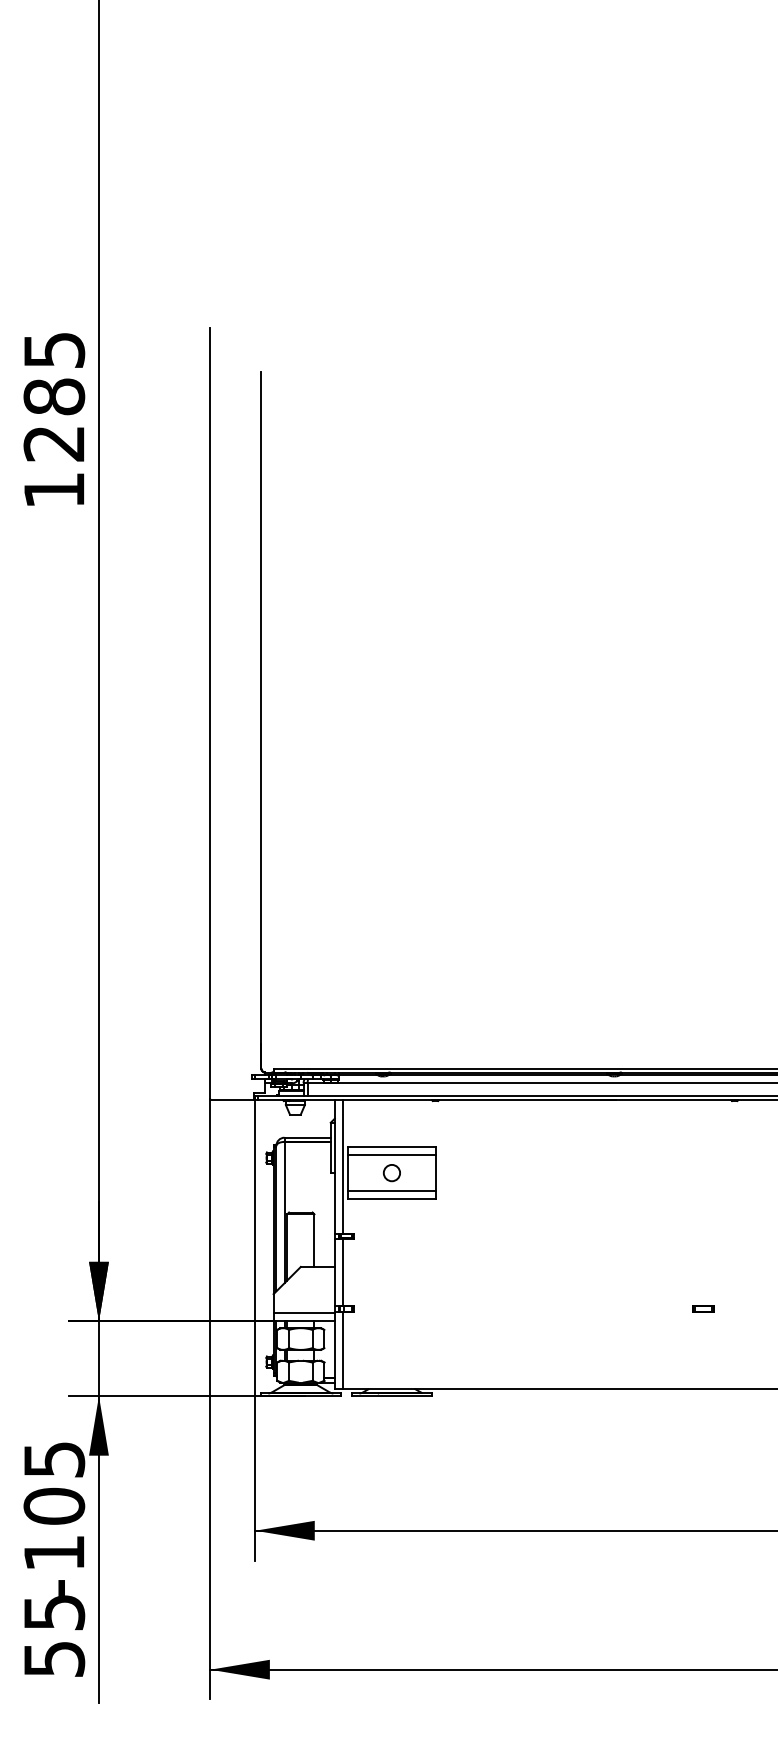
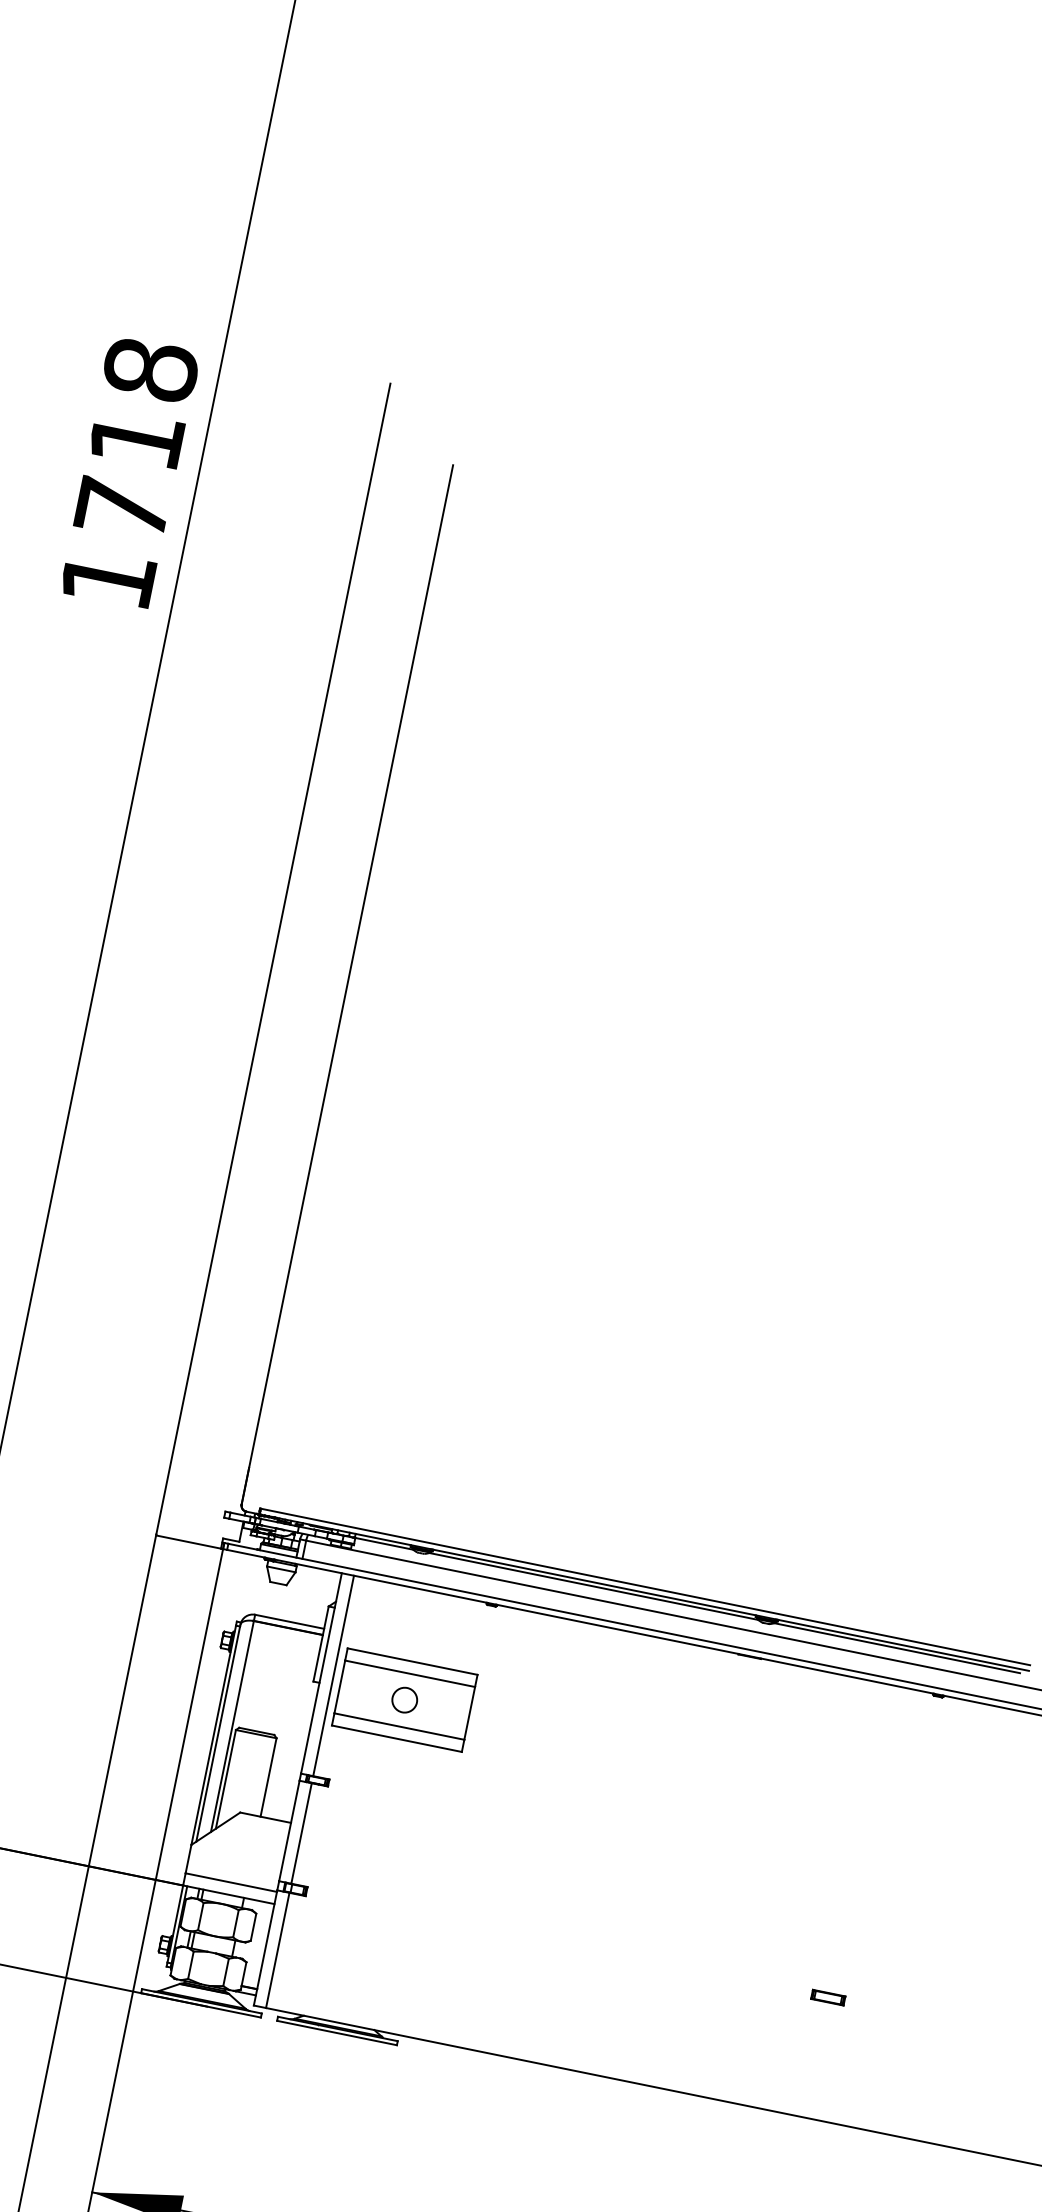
text: (54, 396) -> (136, 438), 1285 -> 1718

